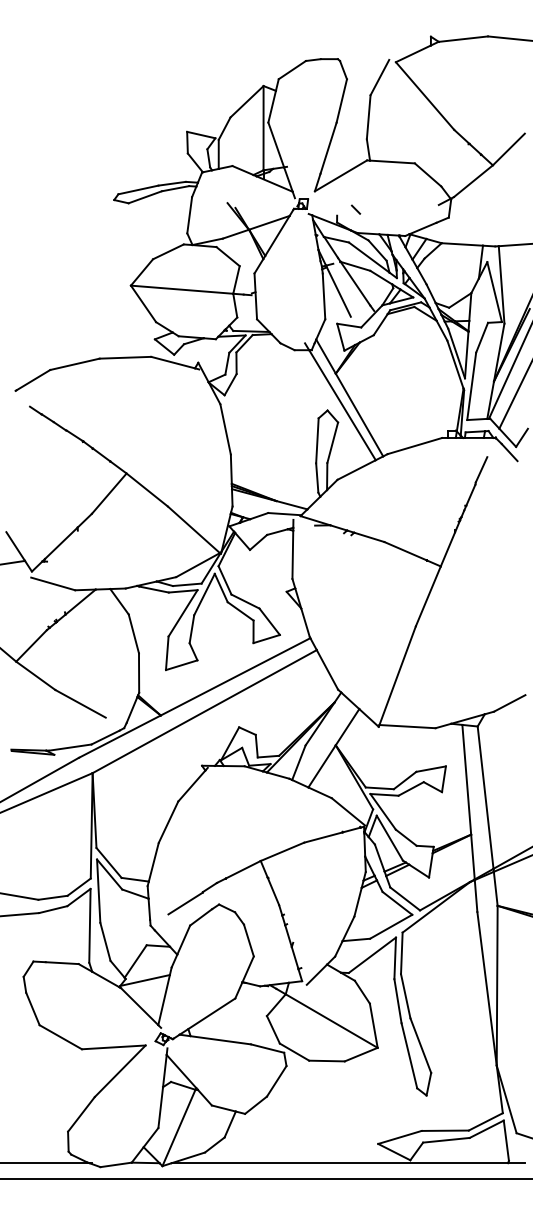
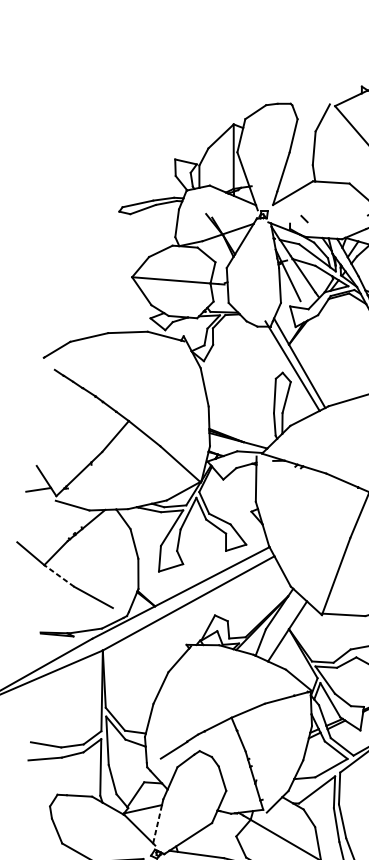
line: (35, 675) -> (59, 575), solid -> dashed
line: (164, 1000) -> (157, 824), solid -> dashed

